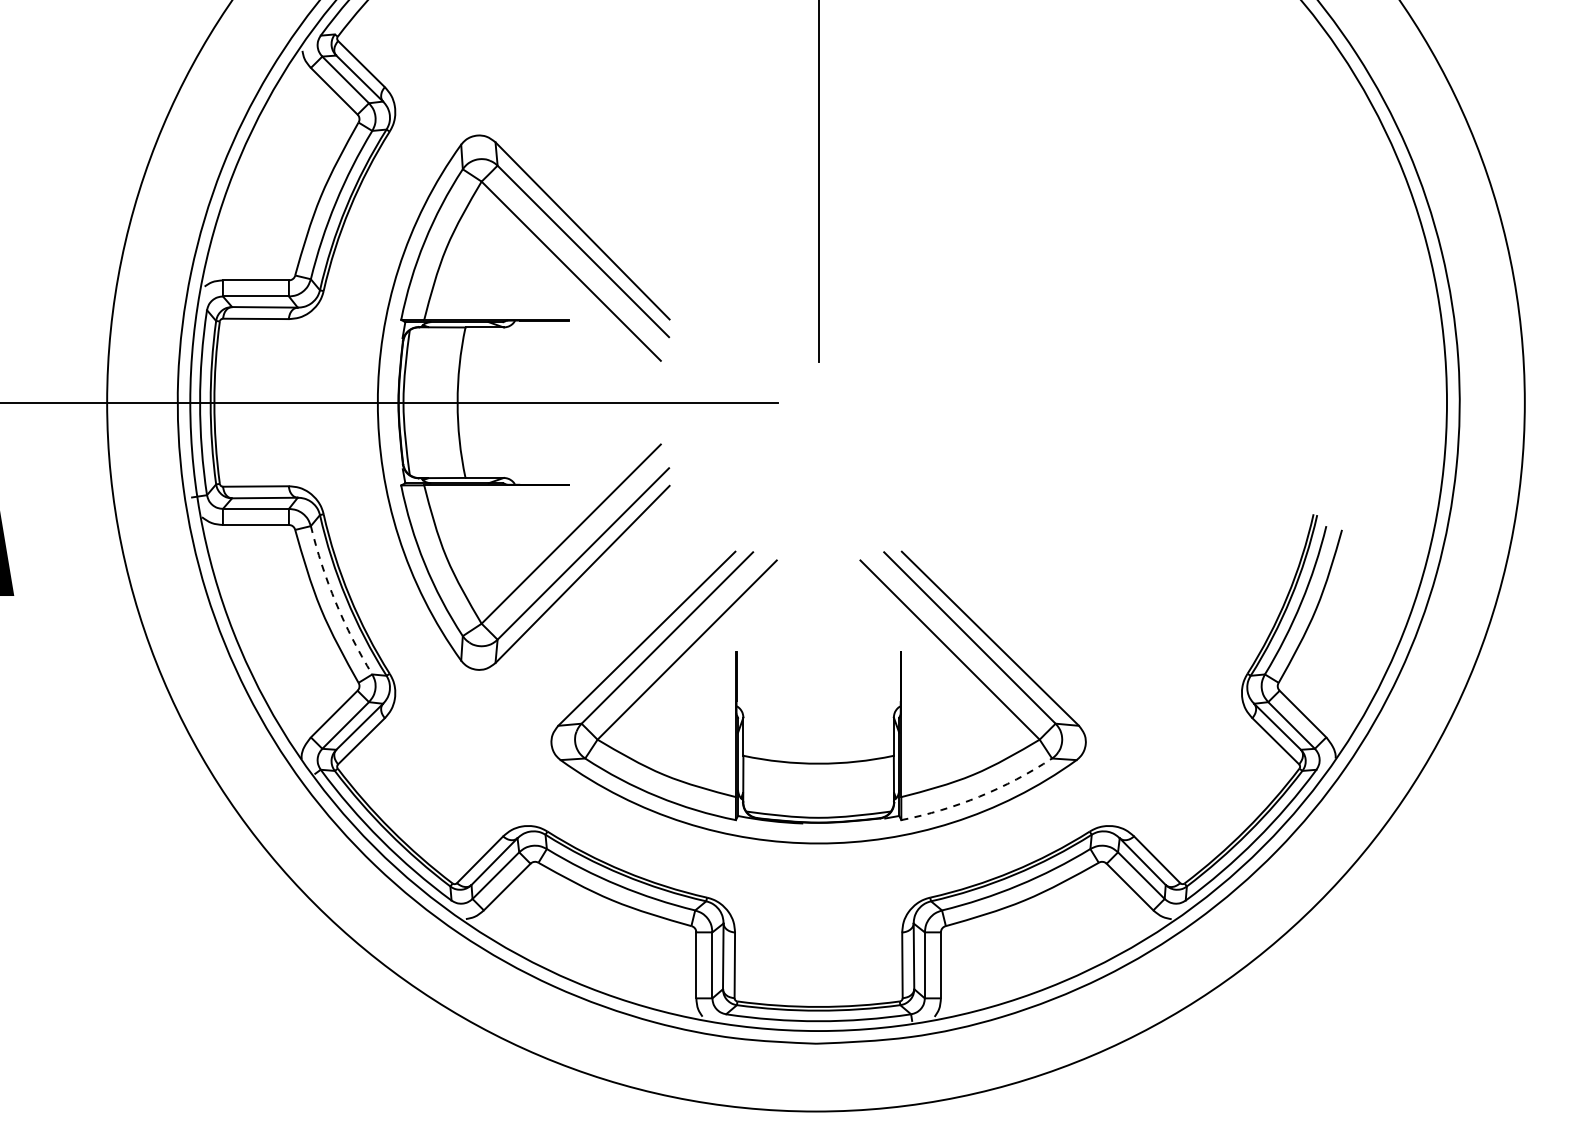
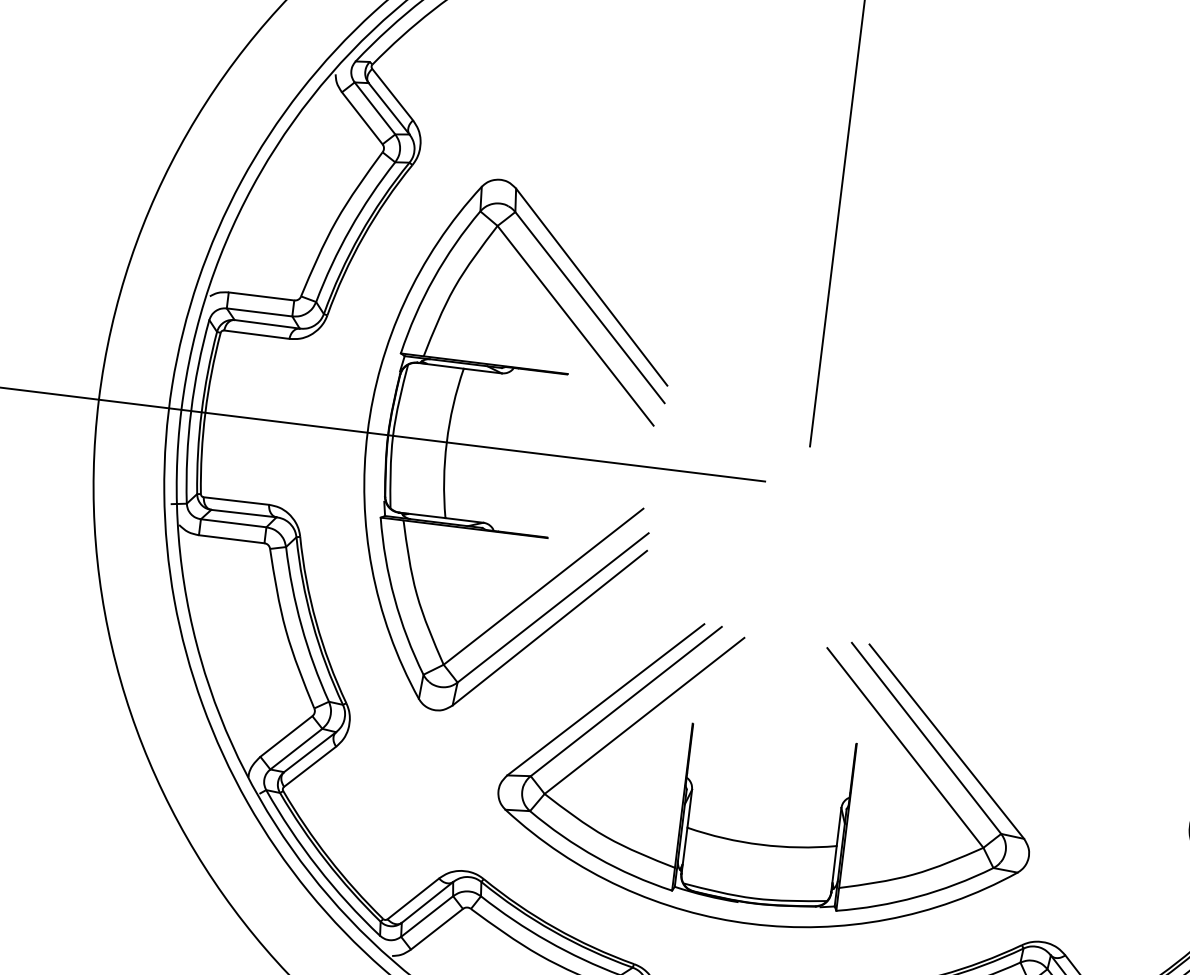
arc: (335, 602) -> (301, 625), dashed -> solid
arc: (979, 796) -> (916, 896), dashed -> solid

